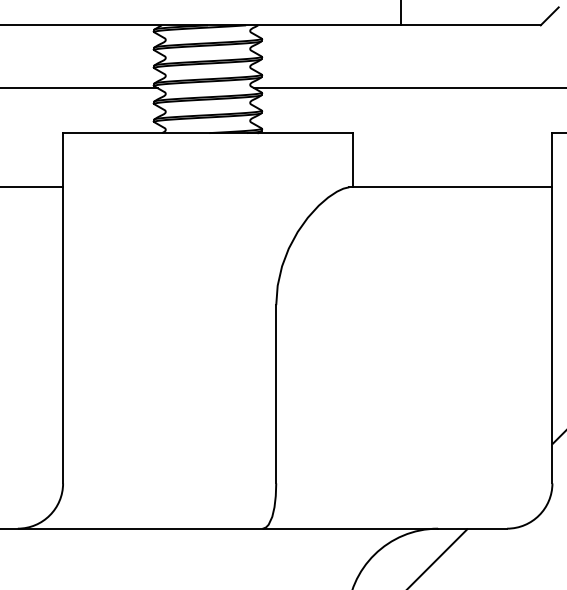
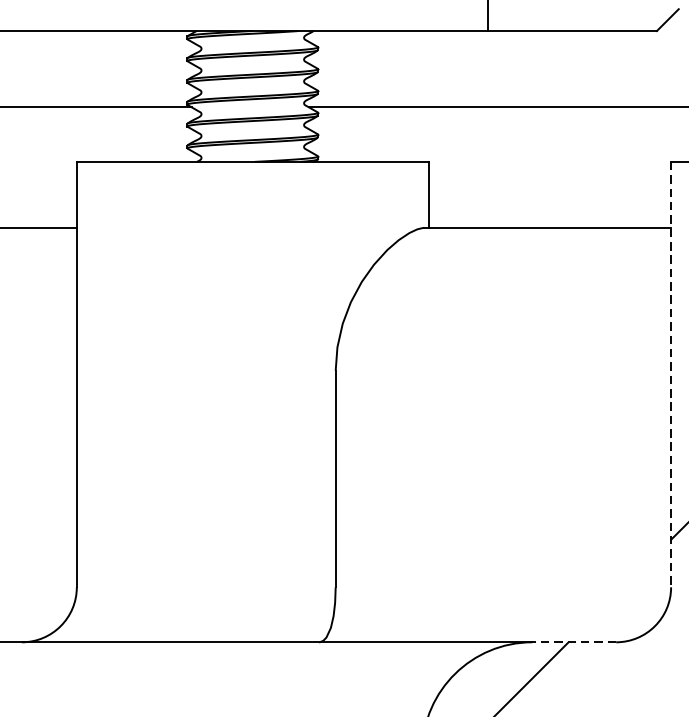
line: (552, 308) -> (671, 374), solid -> dashed
line: (472, 528) -> (574, 642), solid -> dashed

